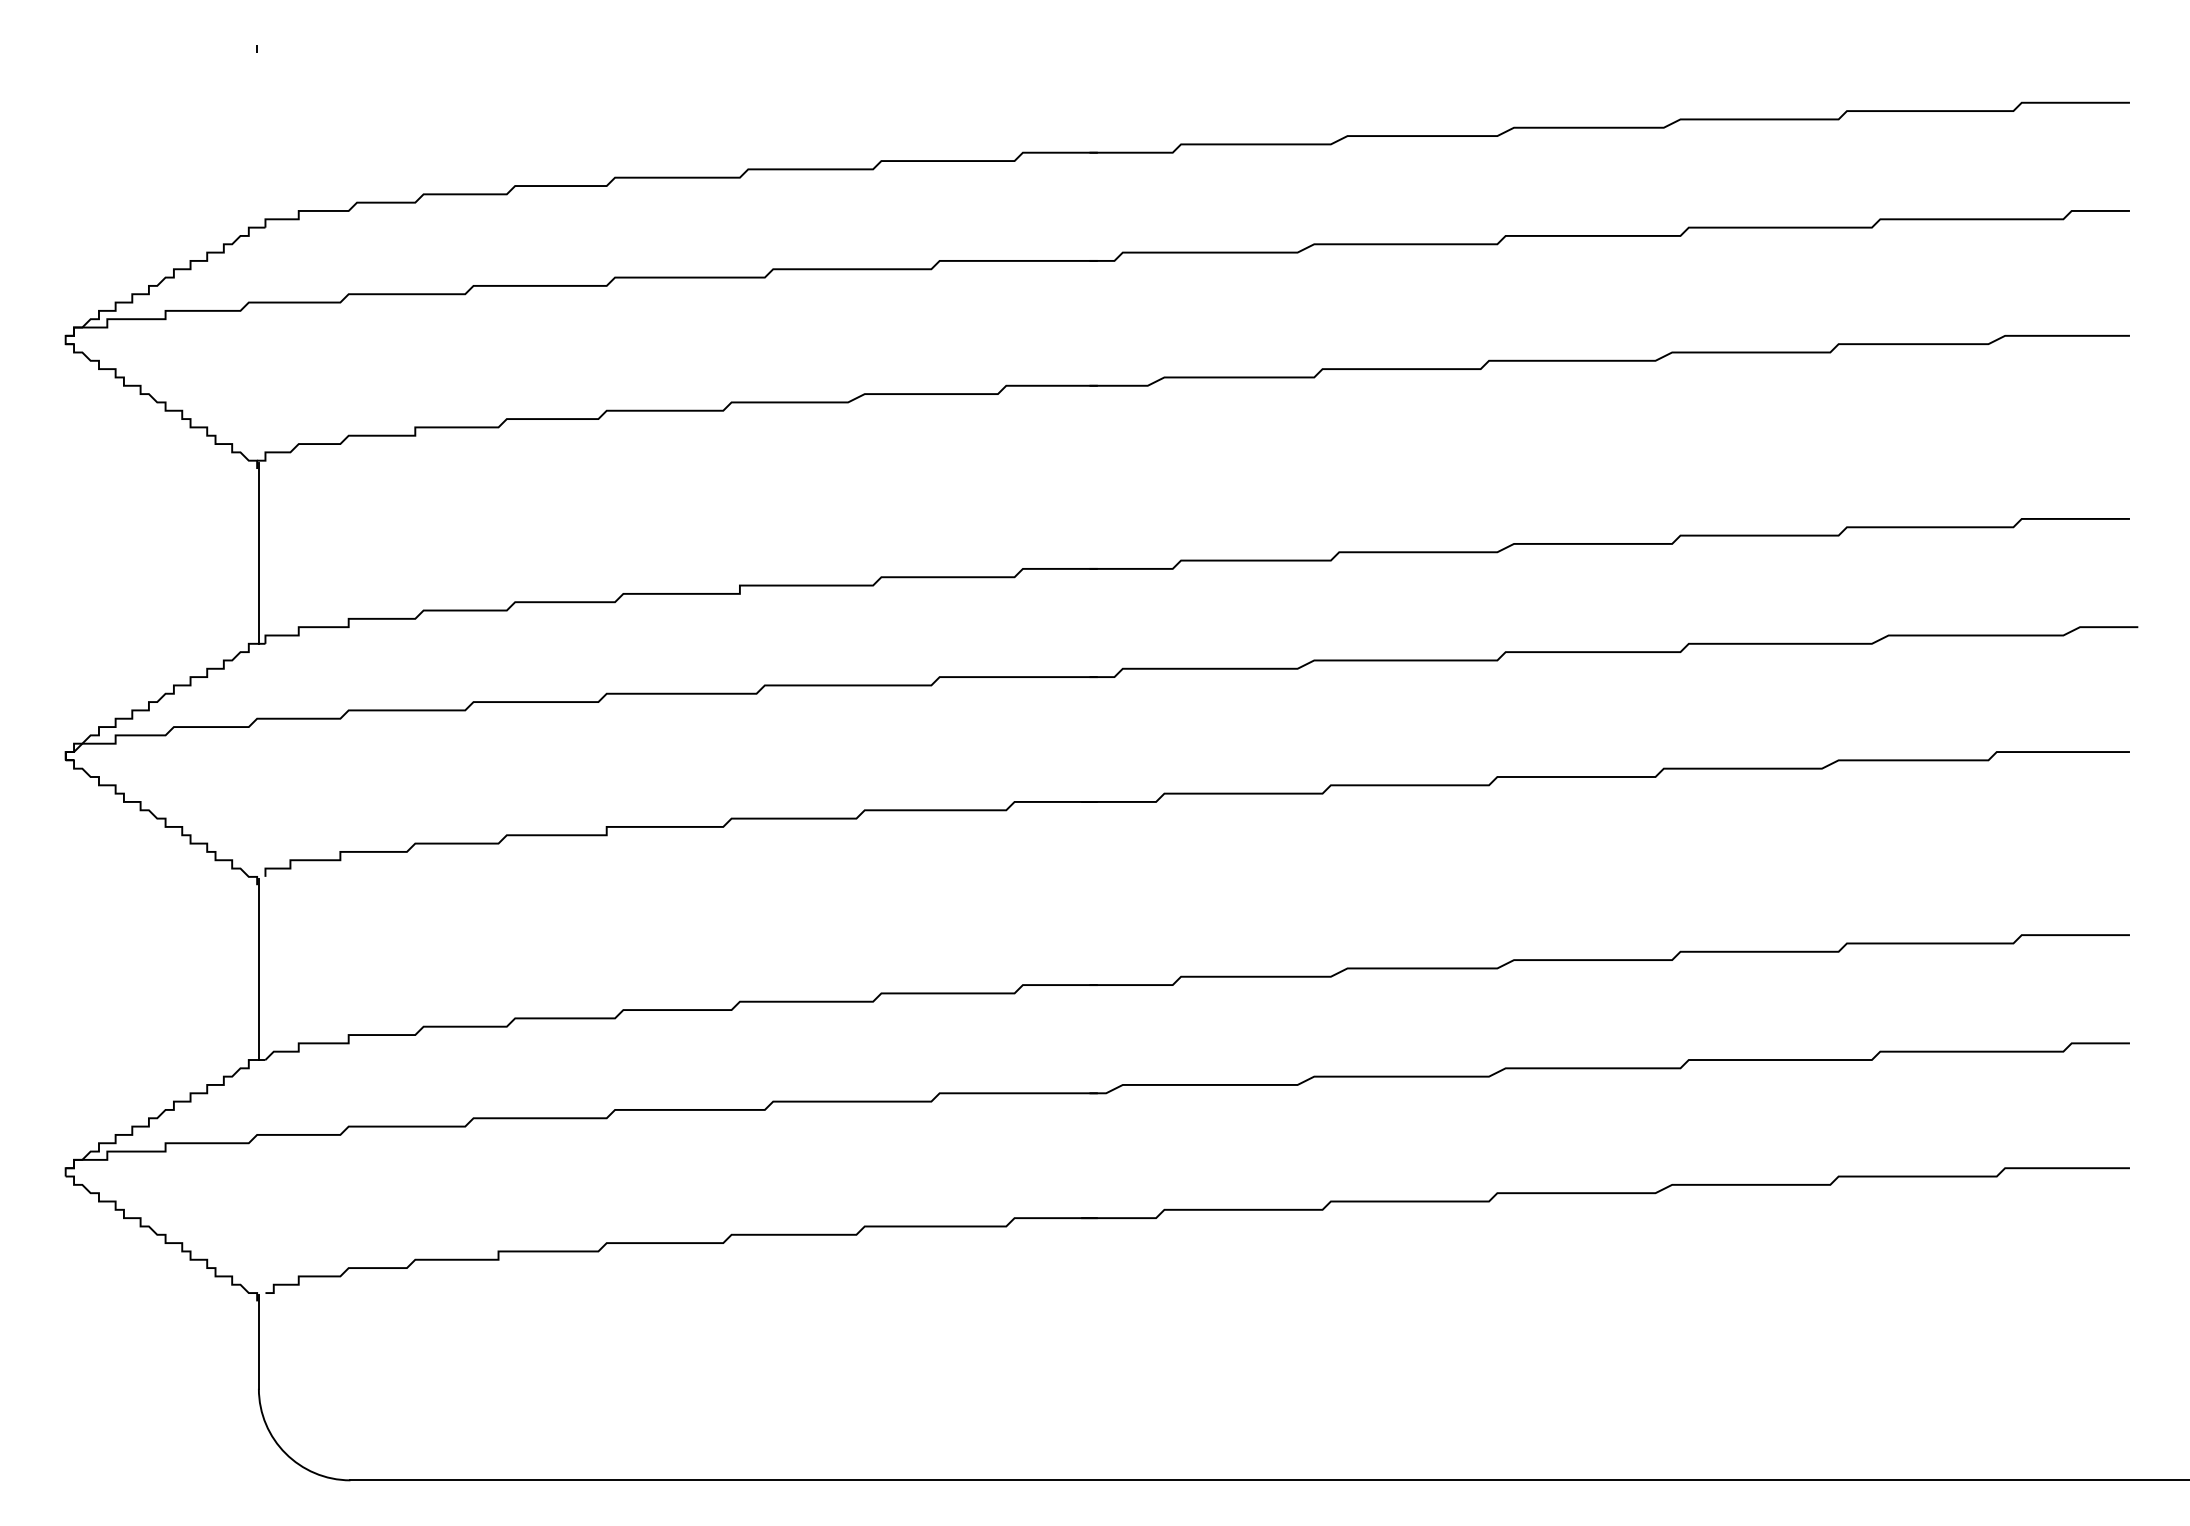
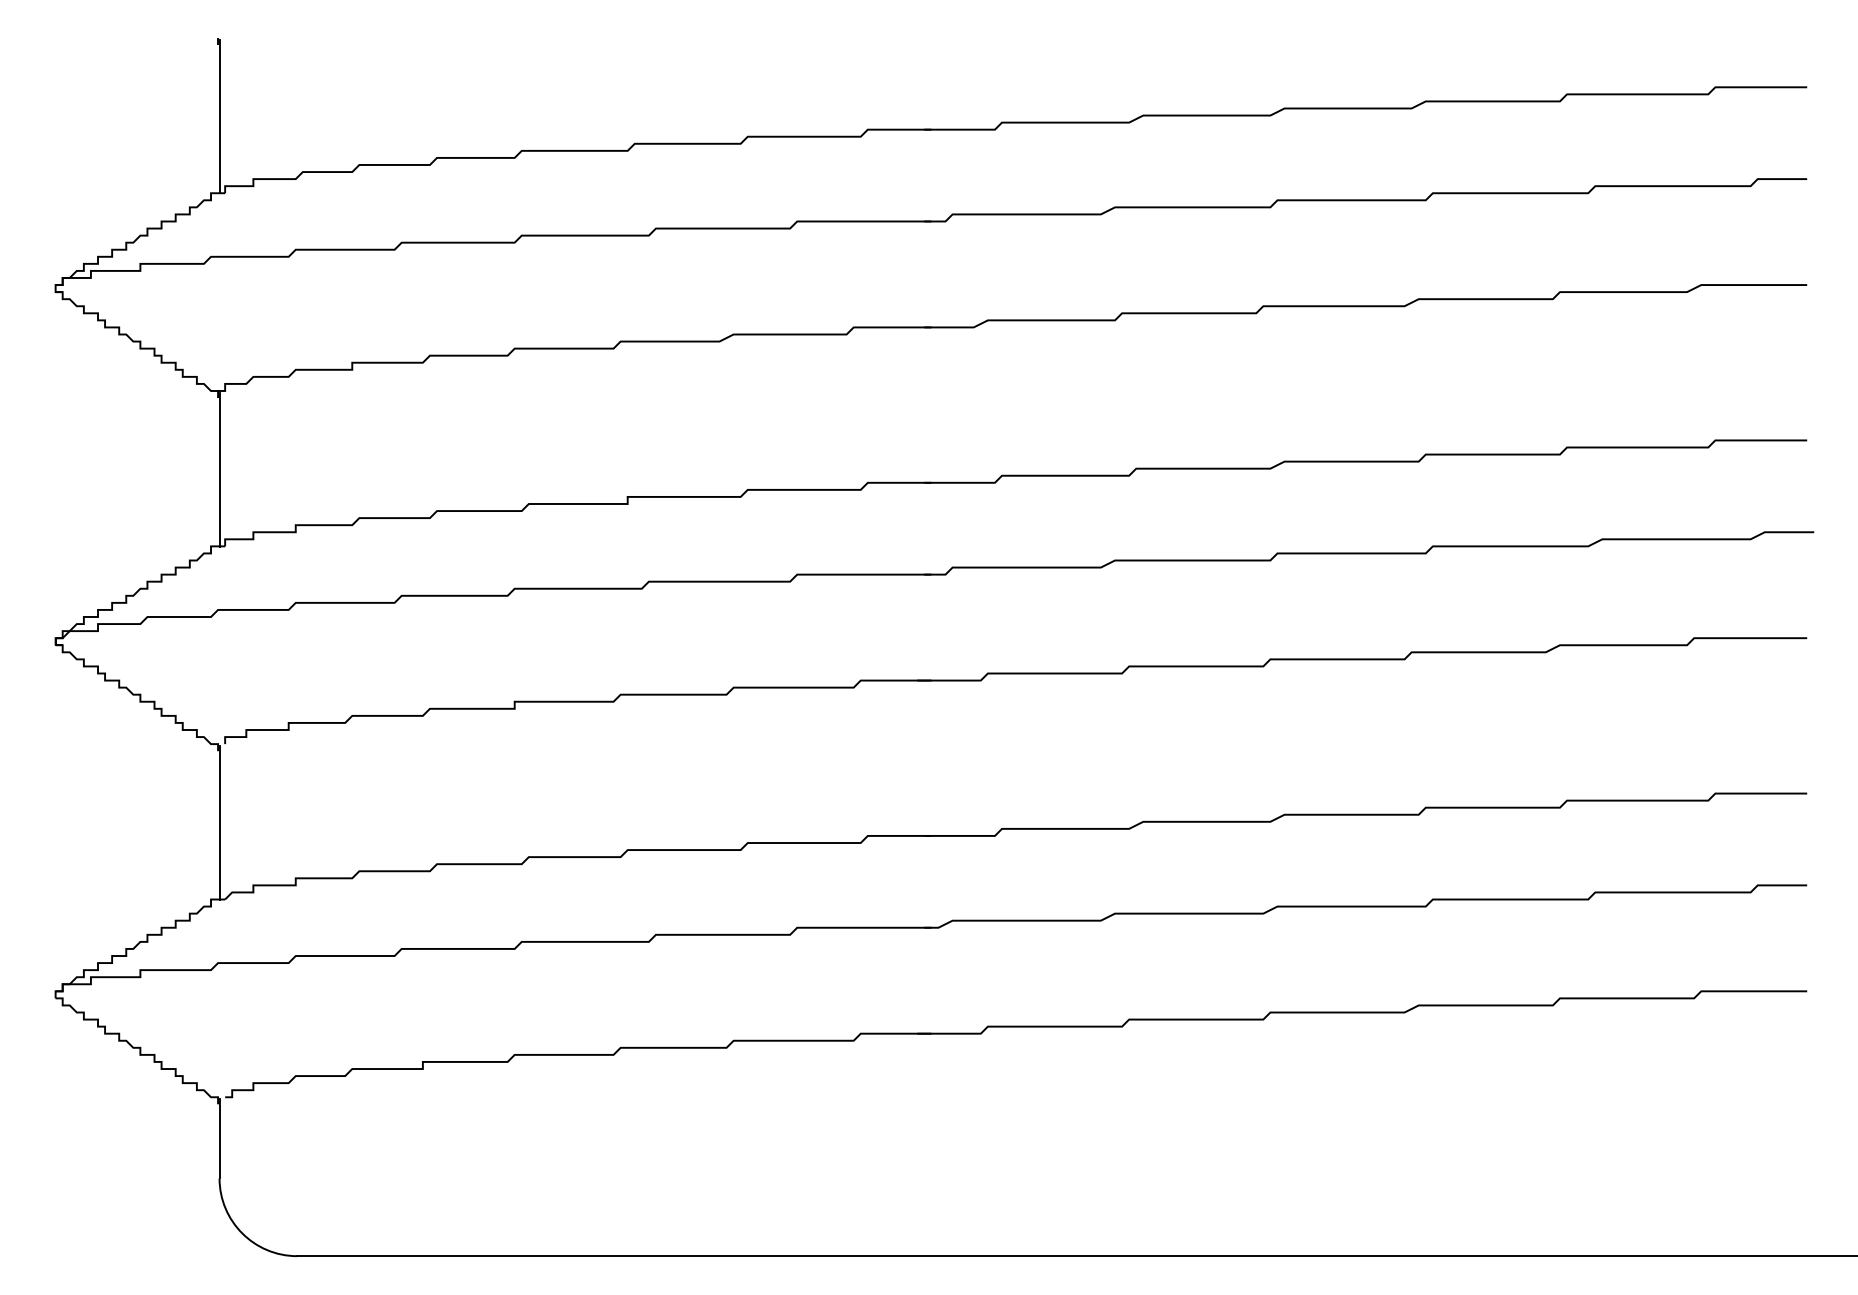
line: (258, 136) -> (219, 115), added

